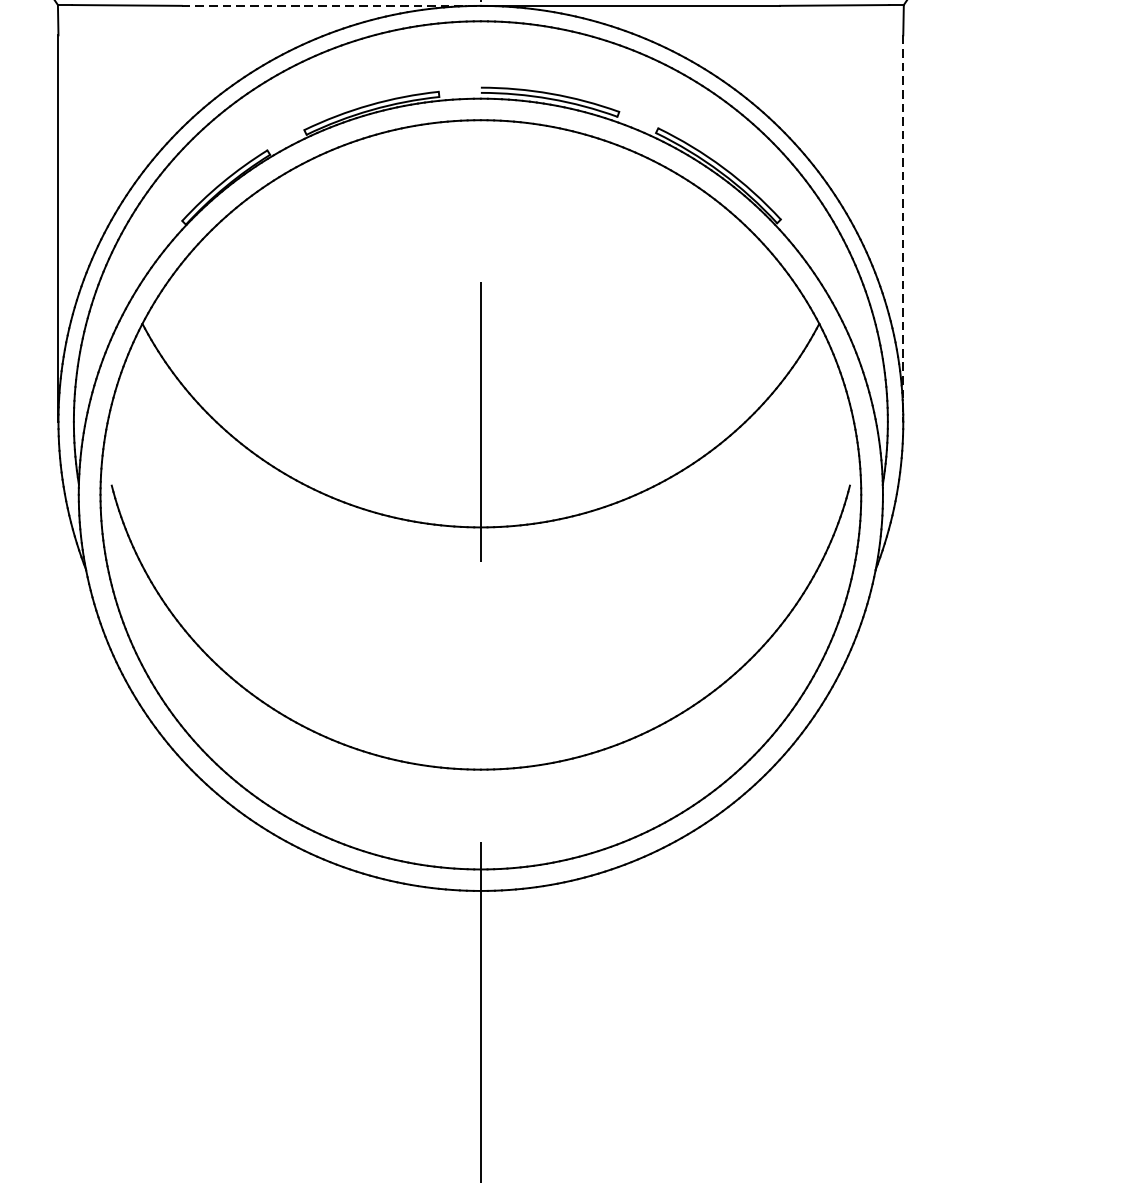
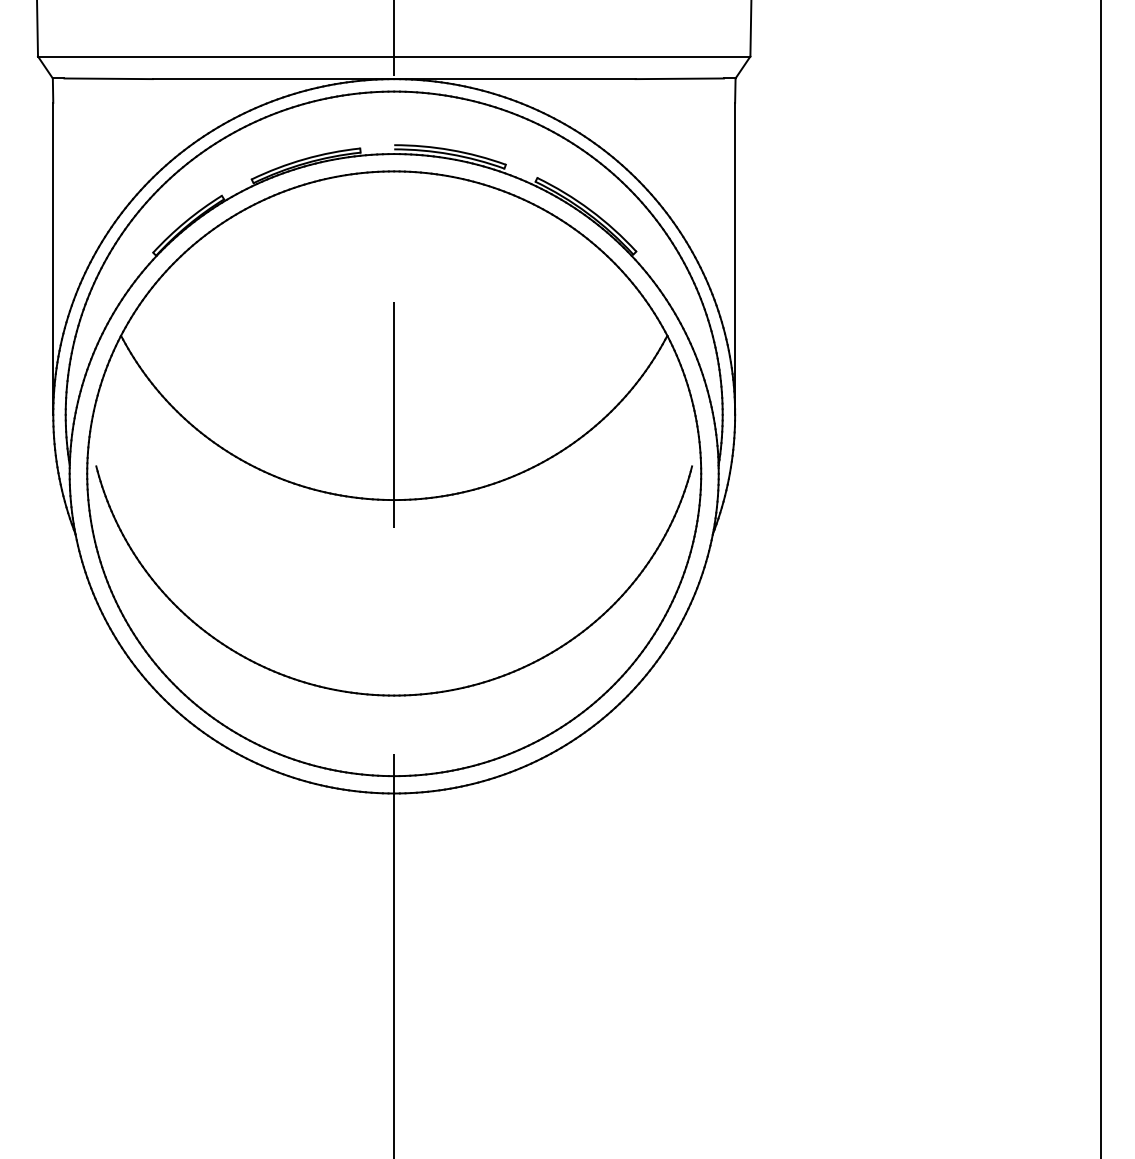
line: (331, 6) -> (273, 79), dashed -> solid
line: (903, 228) -> (735, 258), dashed -> solid

